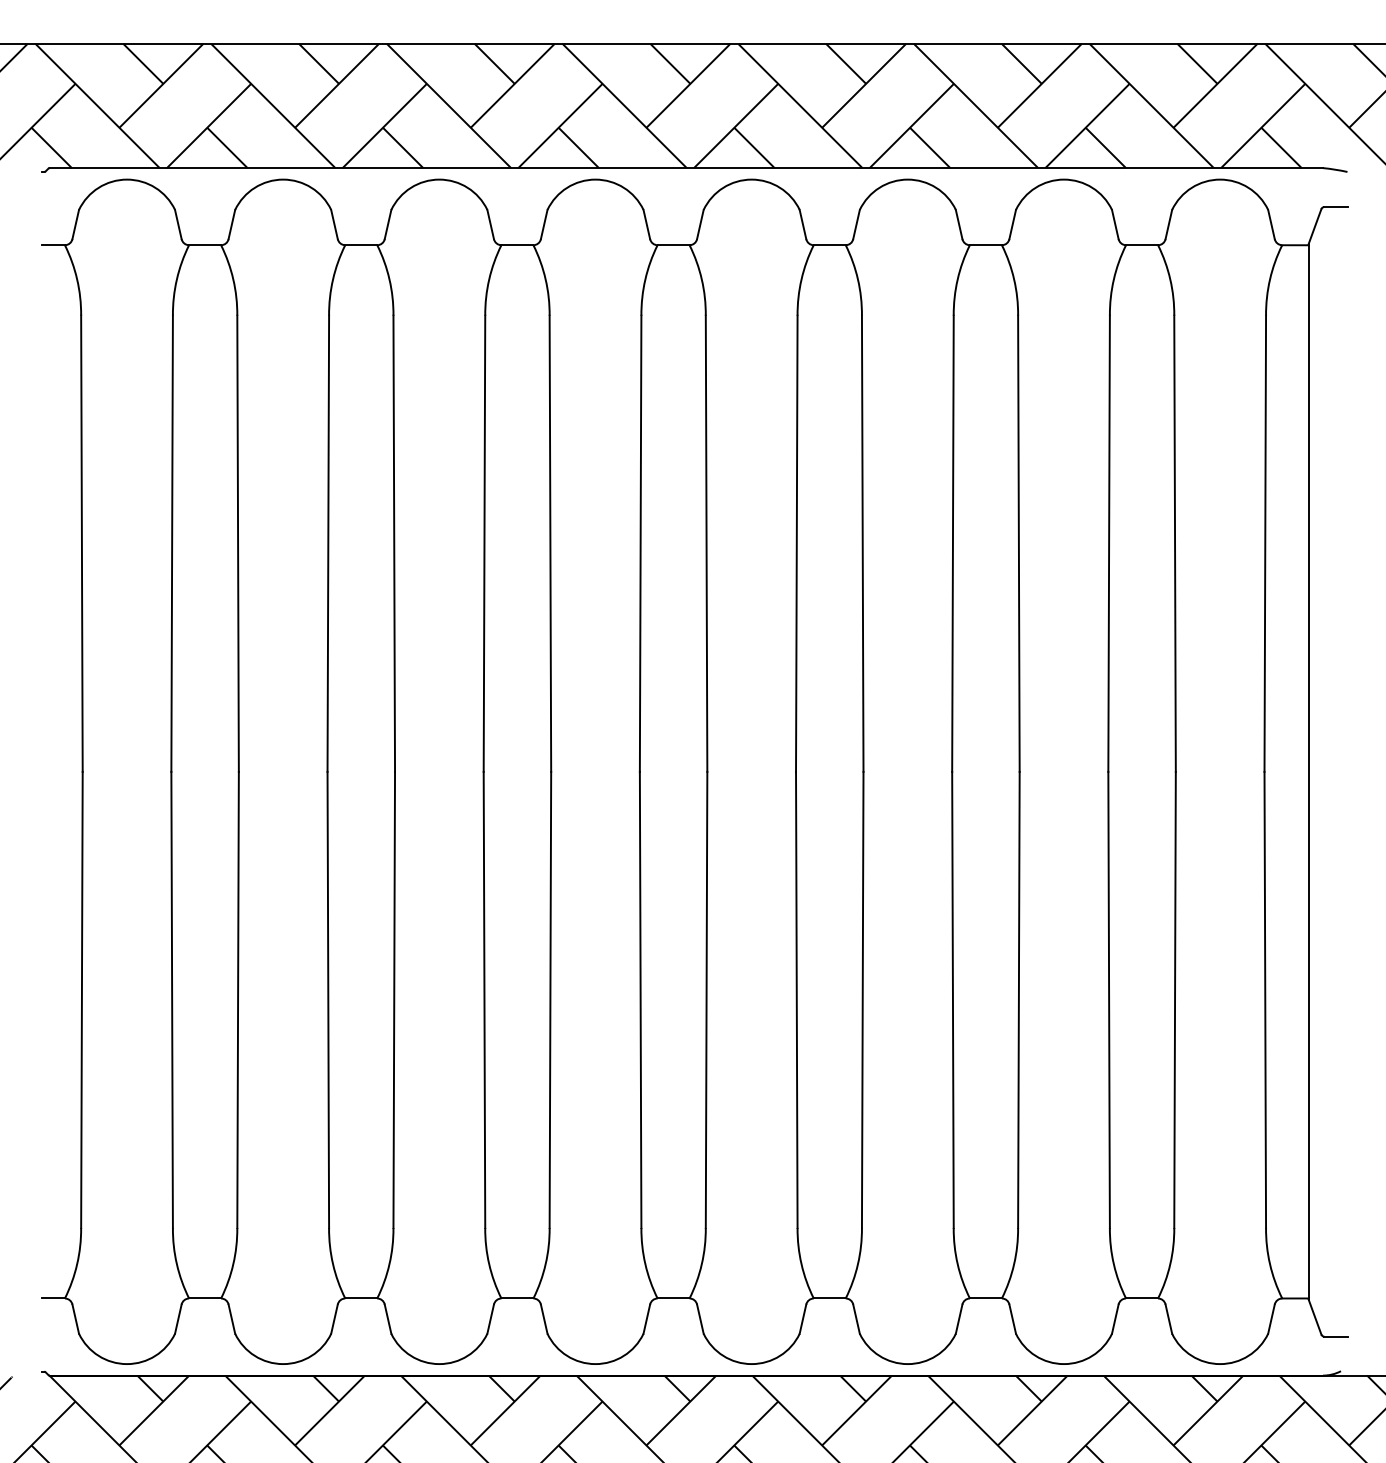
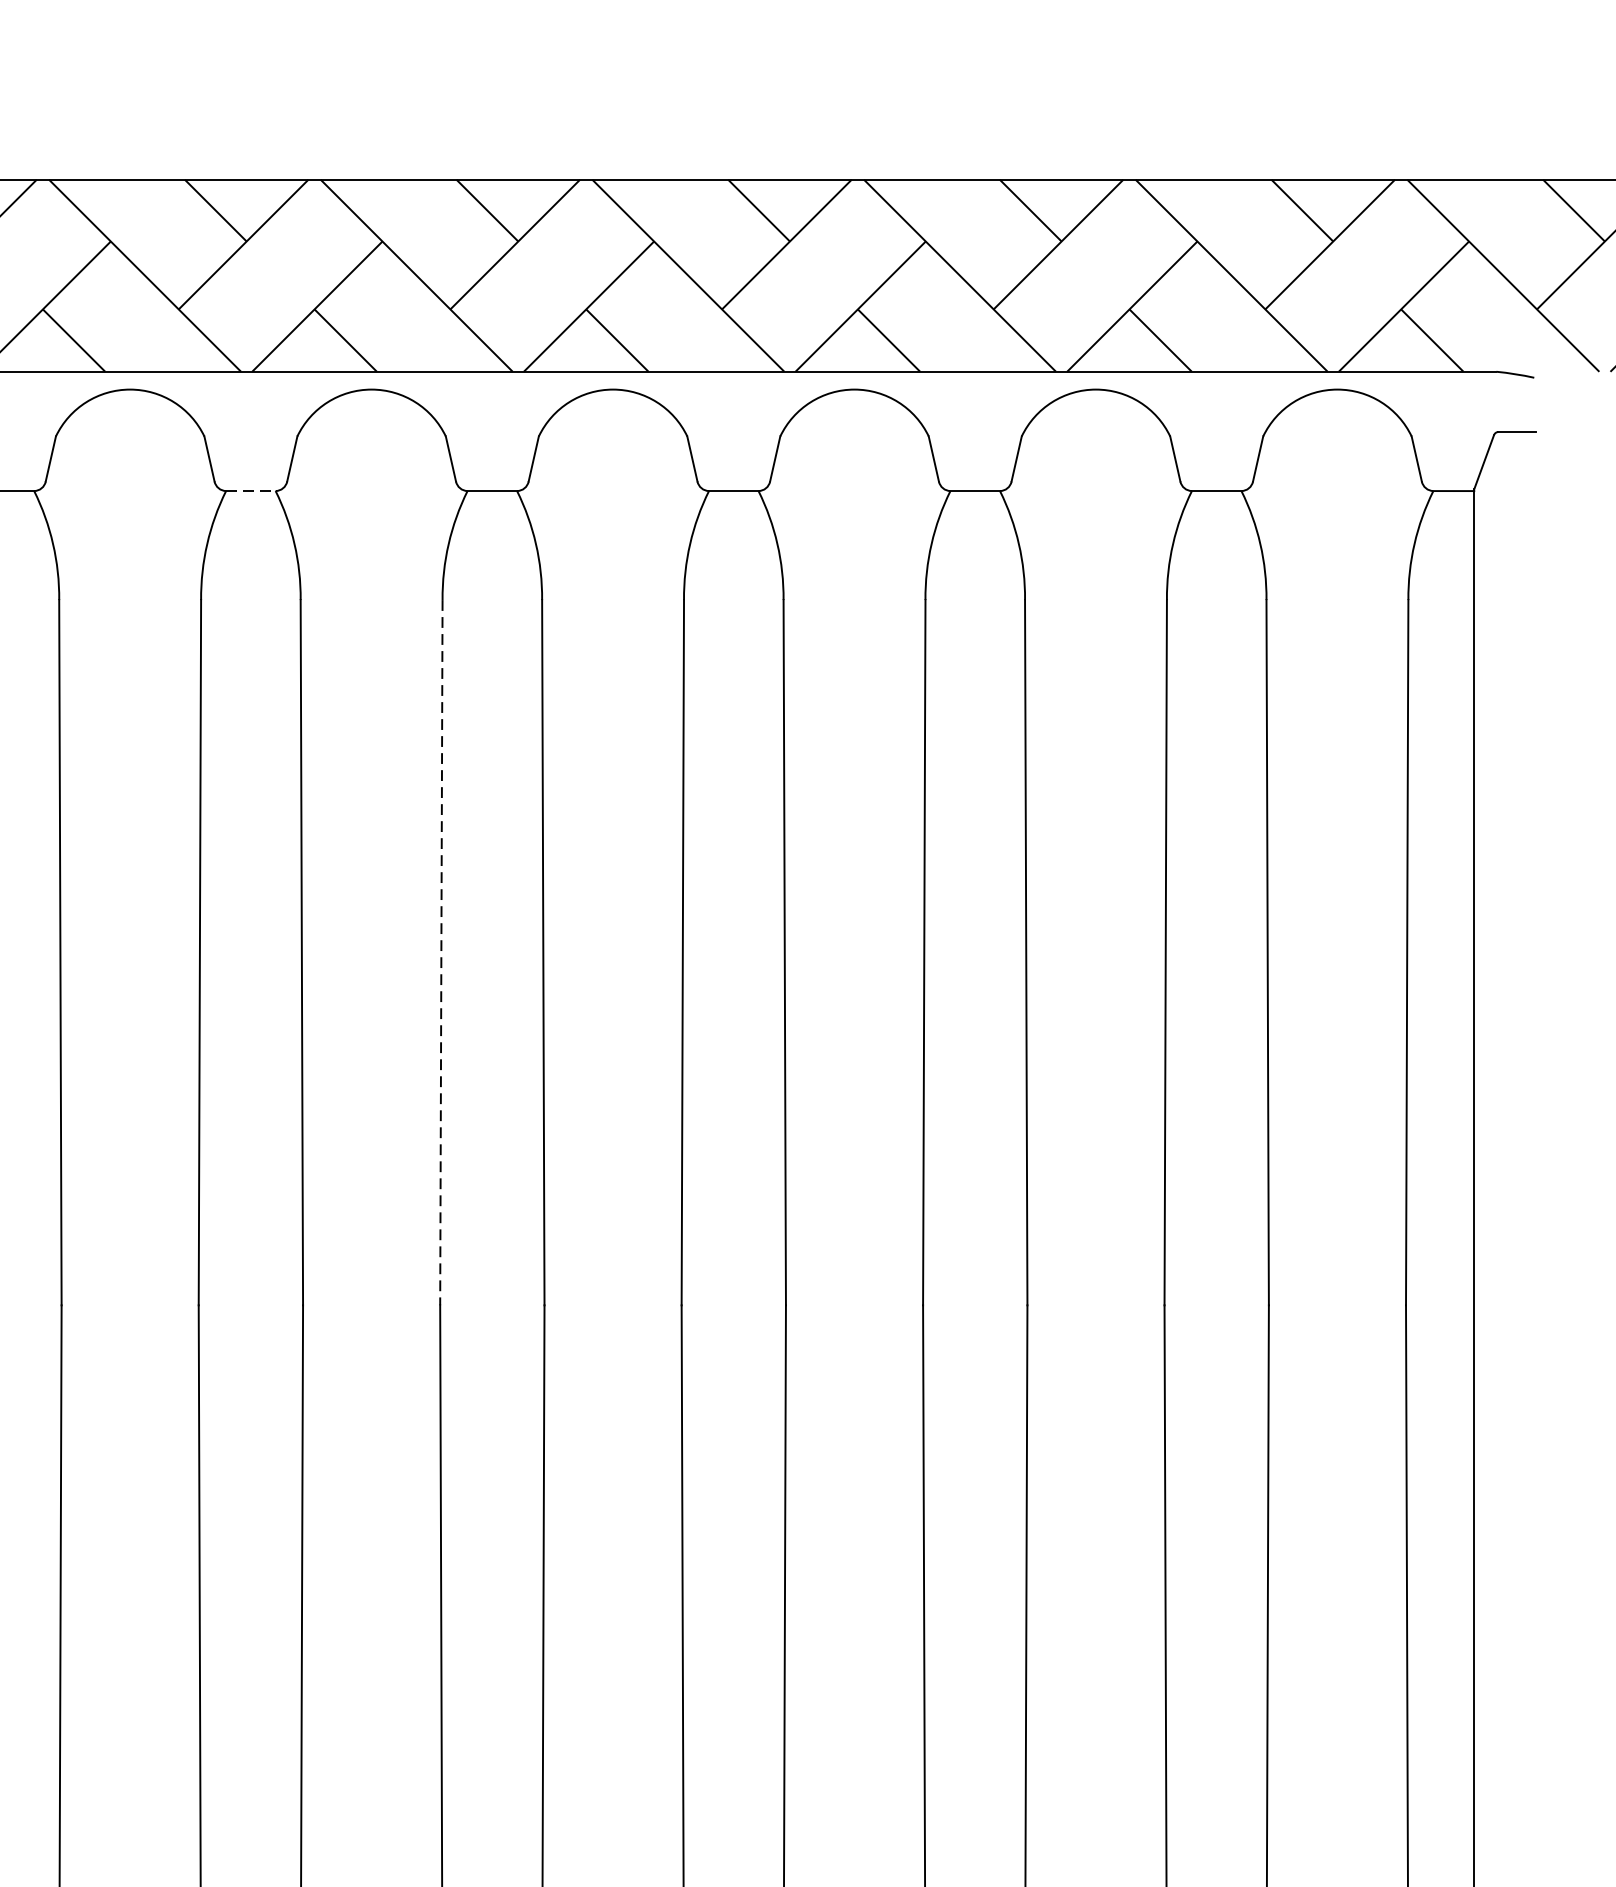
line: (517, 245) -> (250, 491), solid -> dashed
line: (640, 544) -> (441, 953), solid -> dashed

